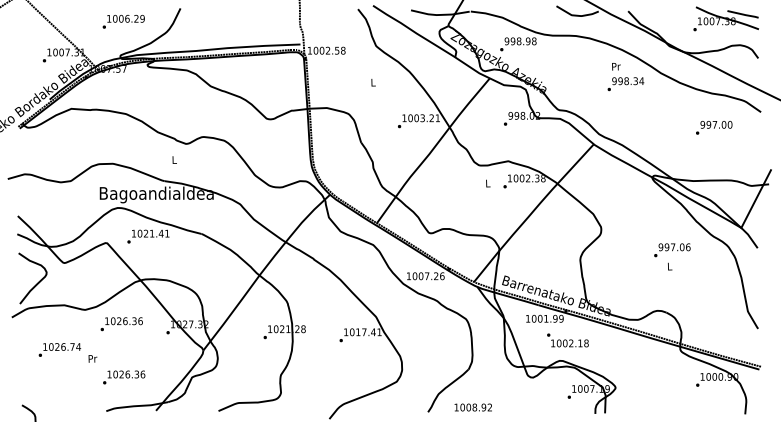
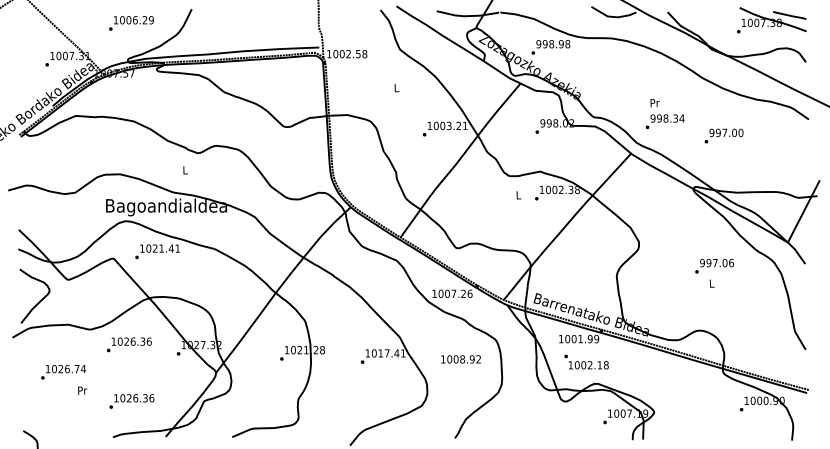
text: (625, 76) -> (664, 113), moved
text: (713, 127) -> (723, 135), moved
text: (567, 339) -> (586, 361), moved
text: (92, 358) -> (82, 390), moved
text: (472, 407) -> (460, 359), moved

